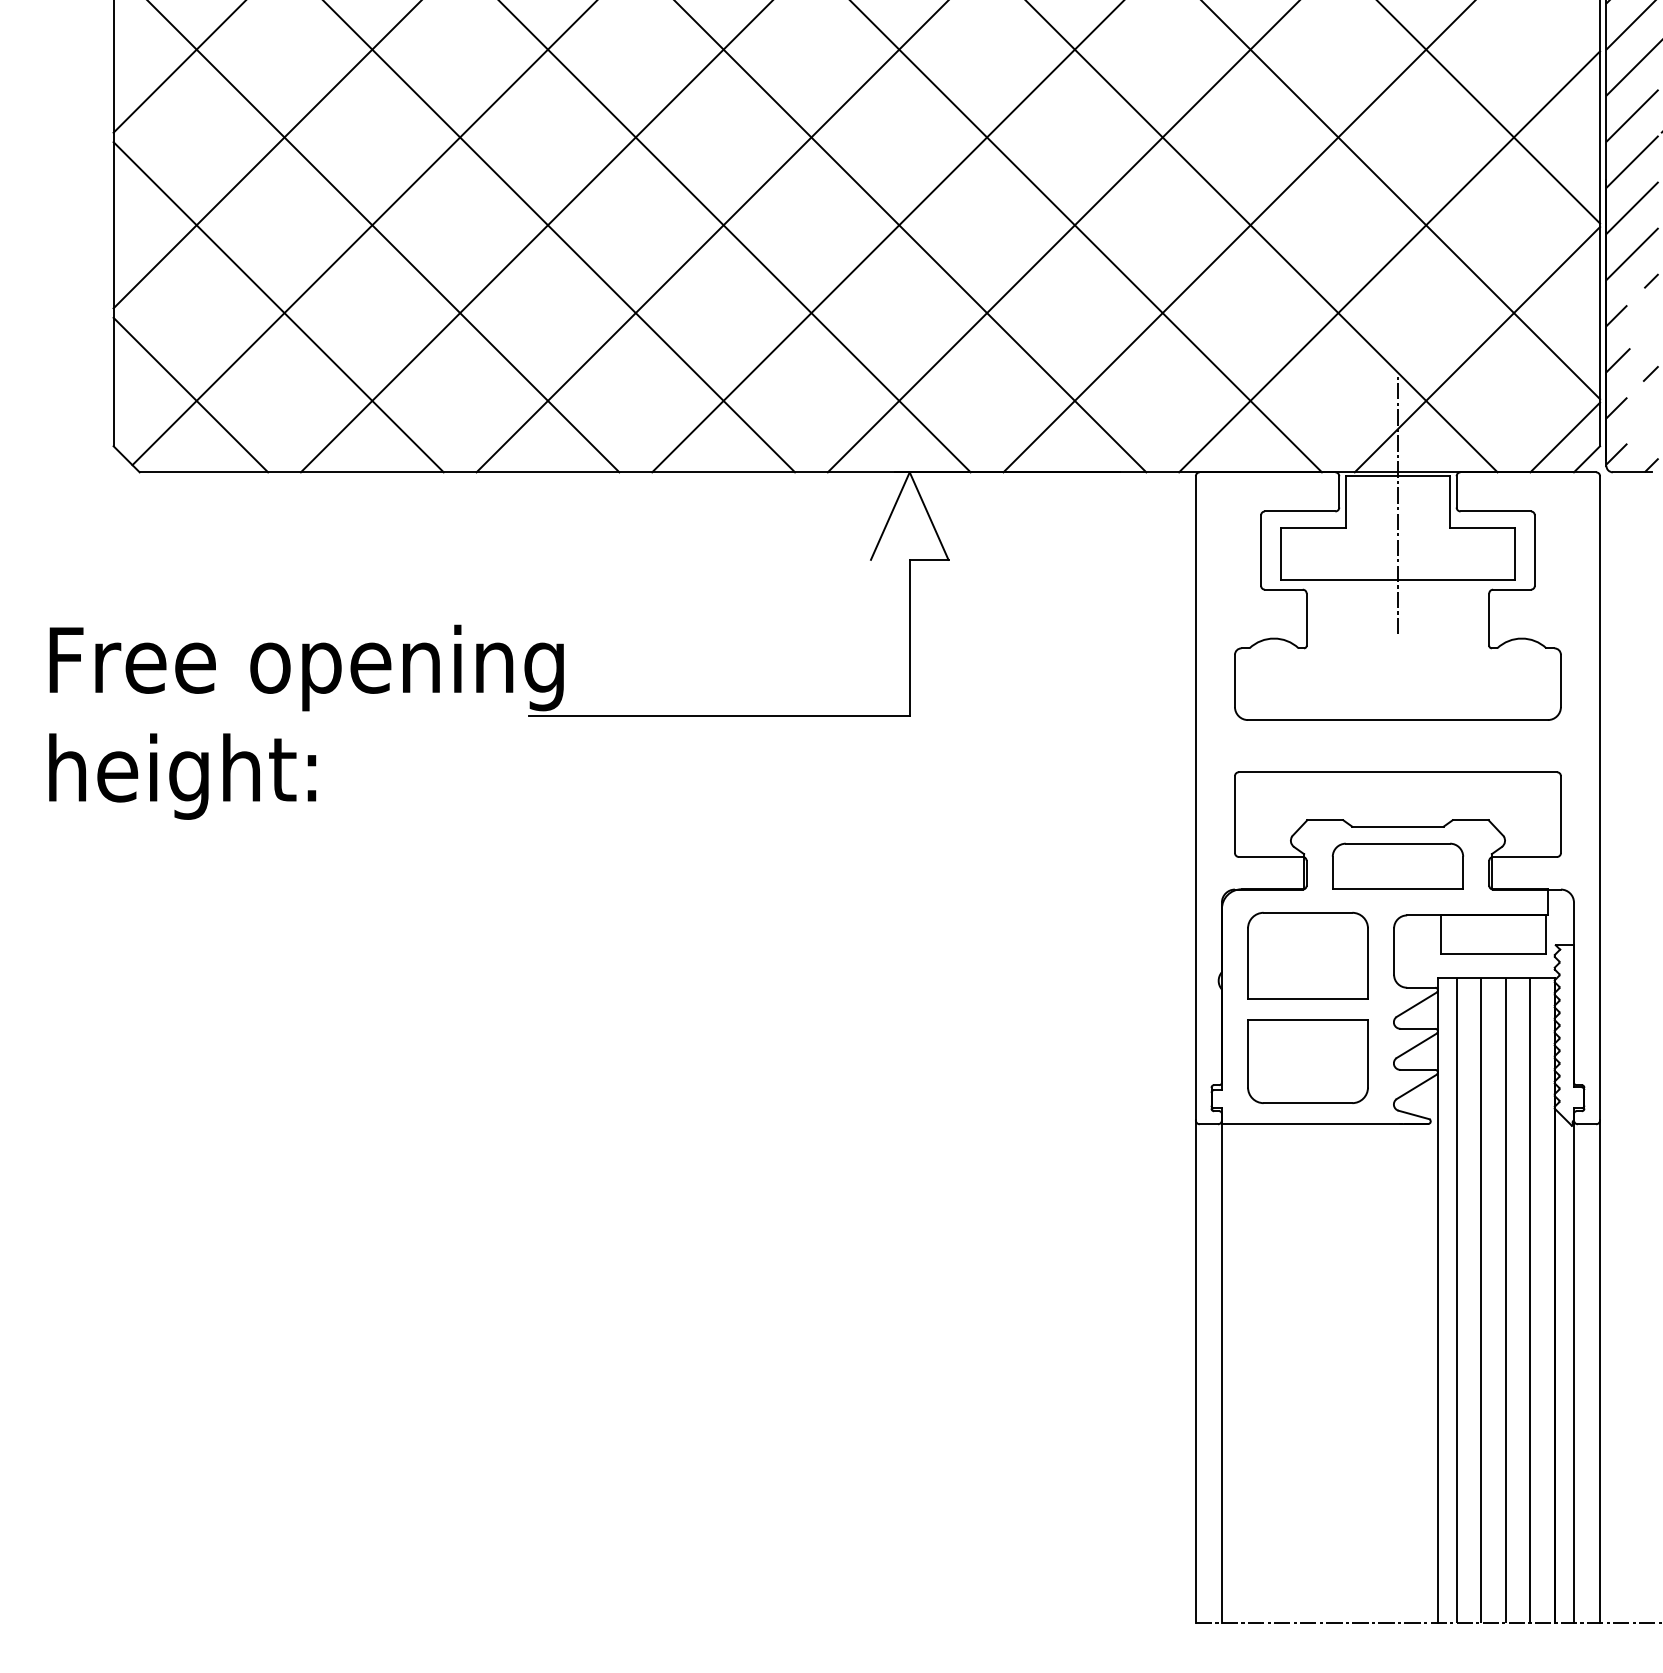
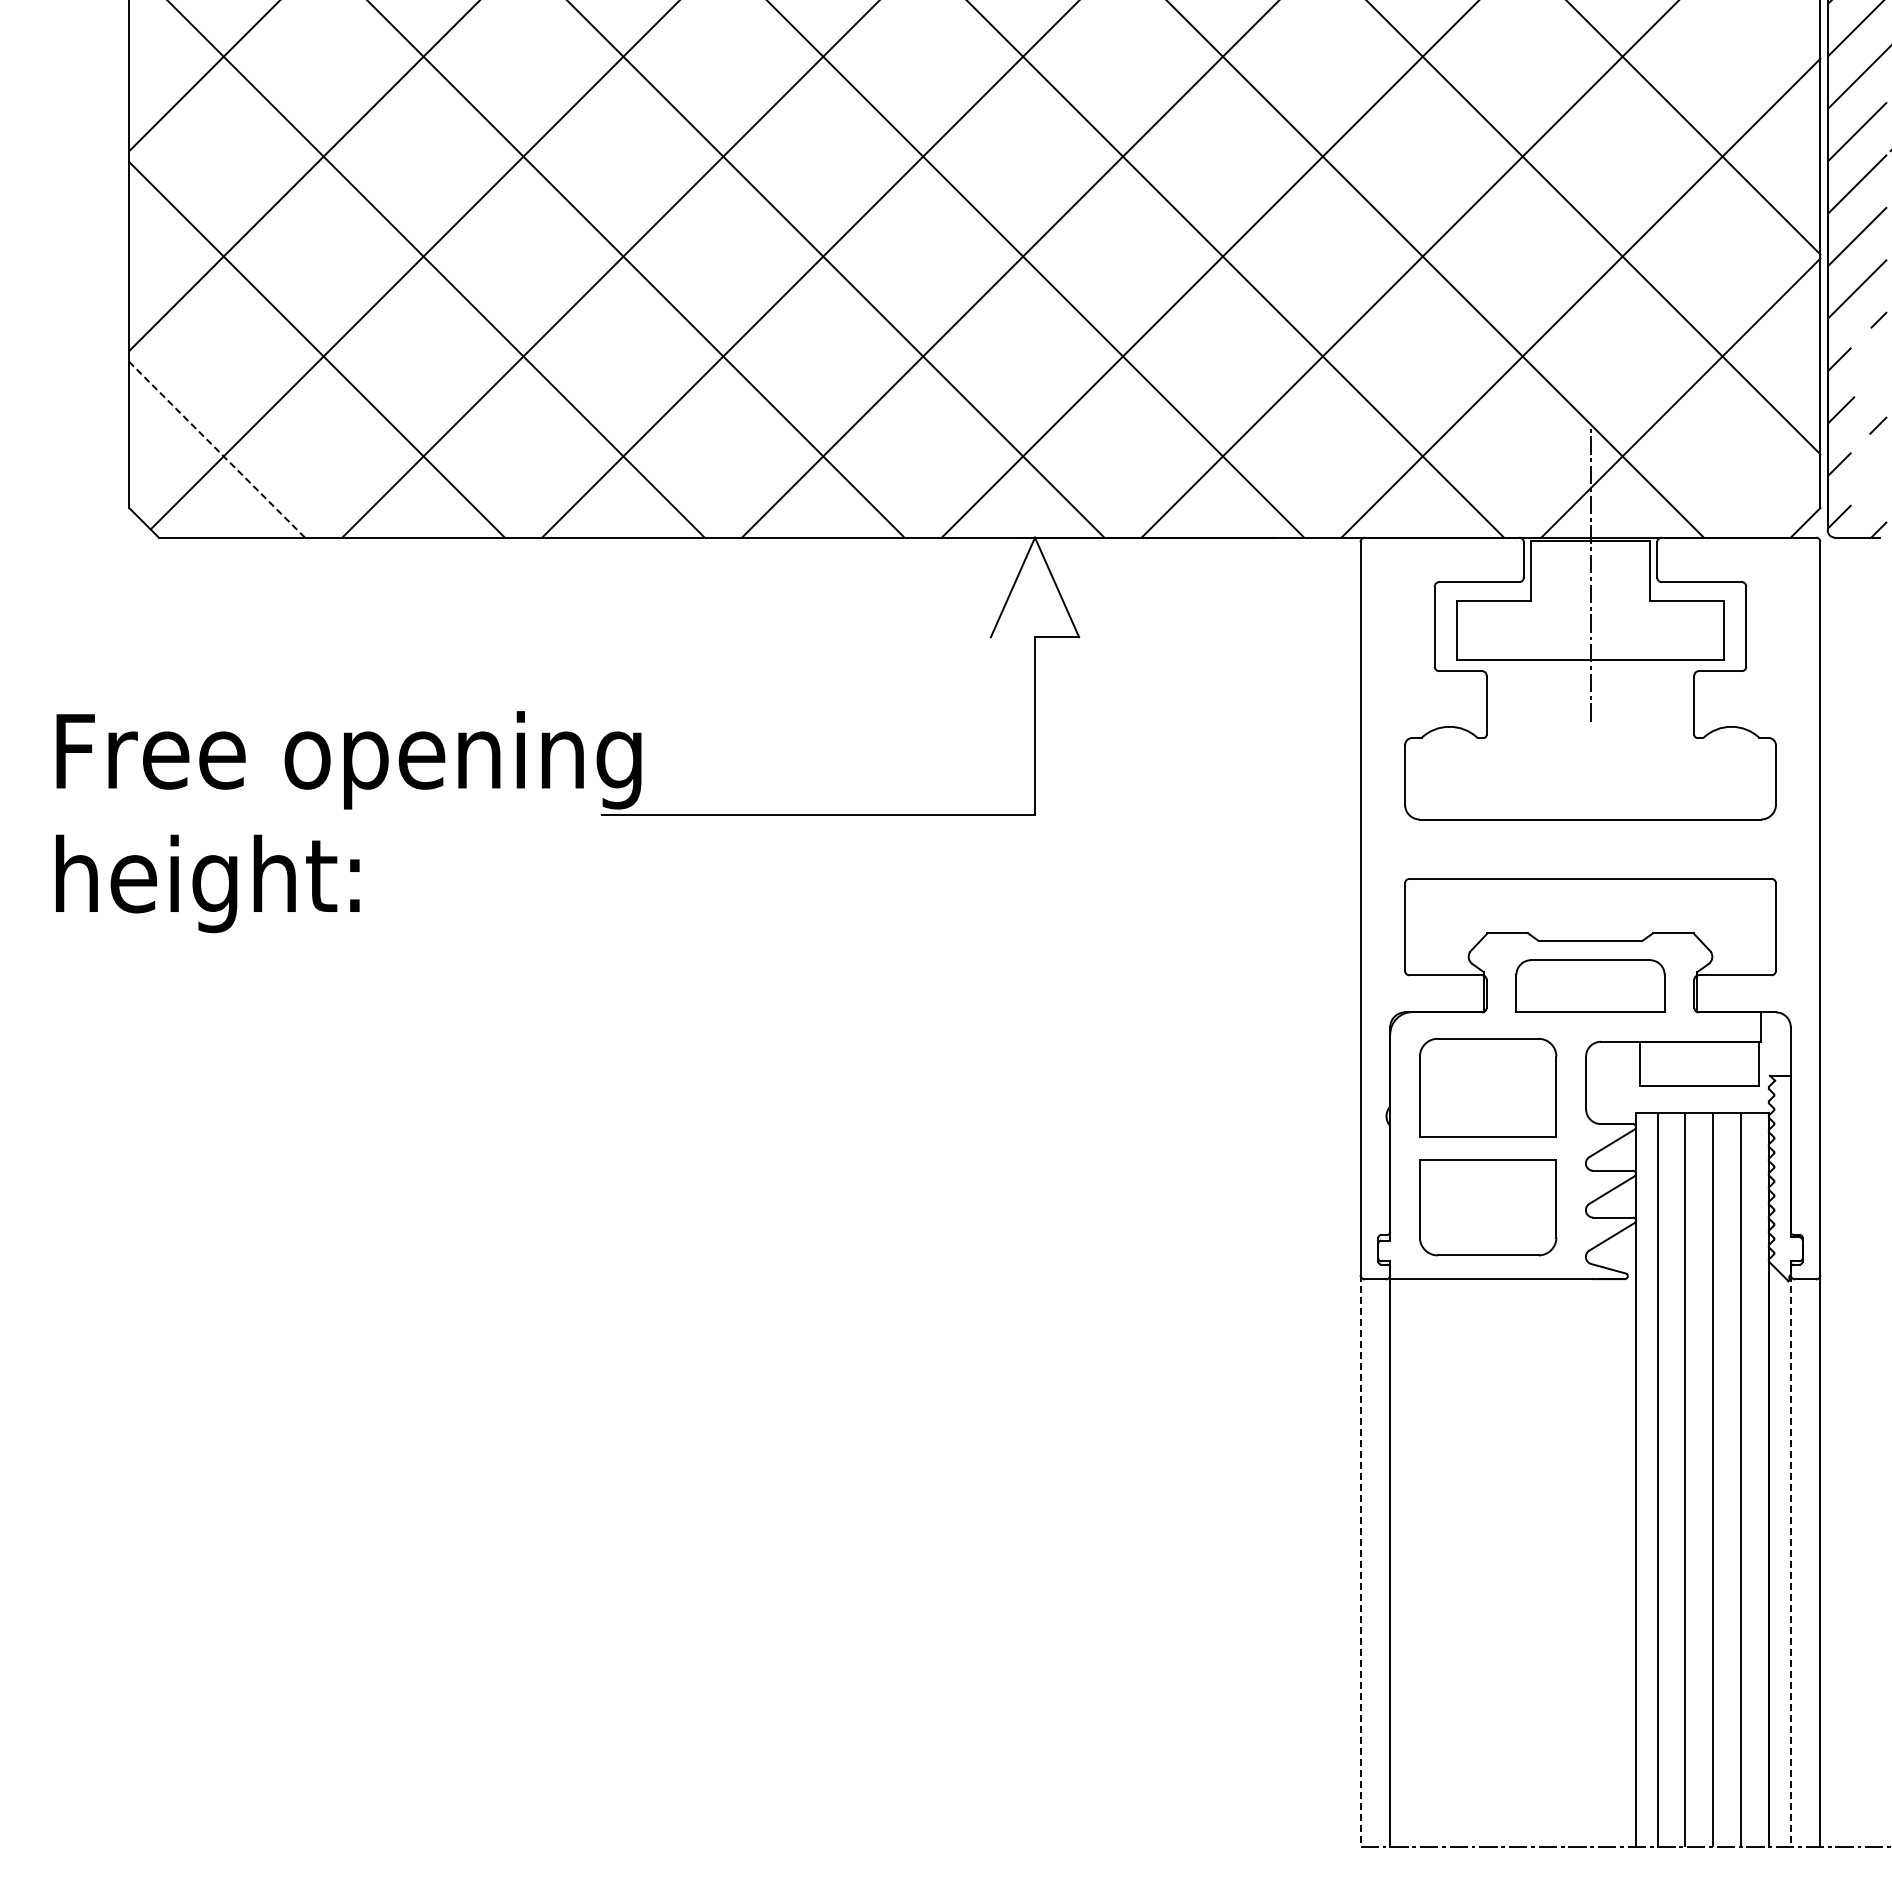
line: (190, 394) -> (216, 449), solid -> dashed
line: (1564, 437) -> (1780, 497), removed
line: (1195, 1371) -> (1360, 1560), solid -> dashed
line: (1573, 1371) -> (1790, 1560), solid -> dashed

